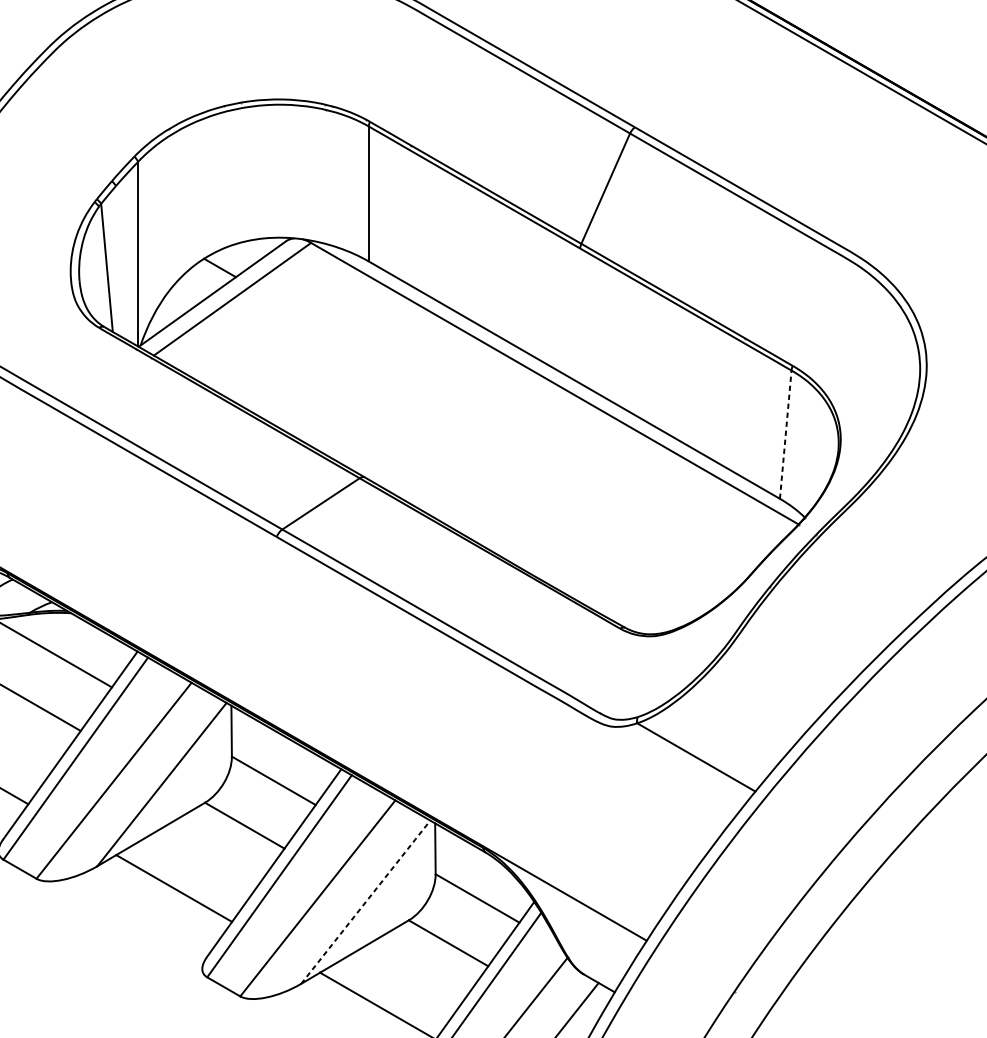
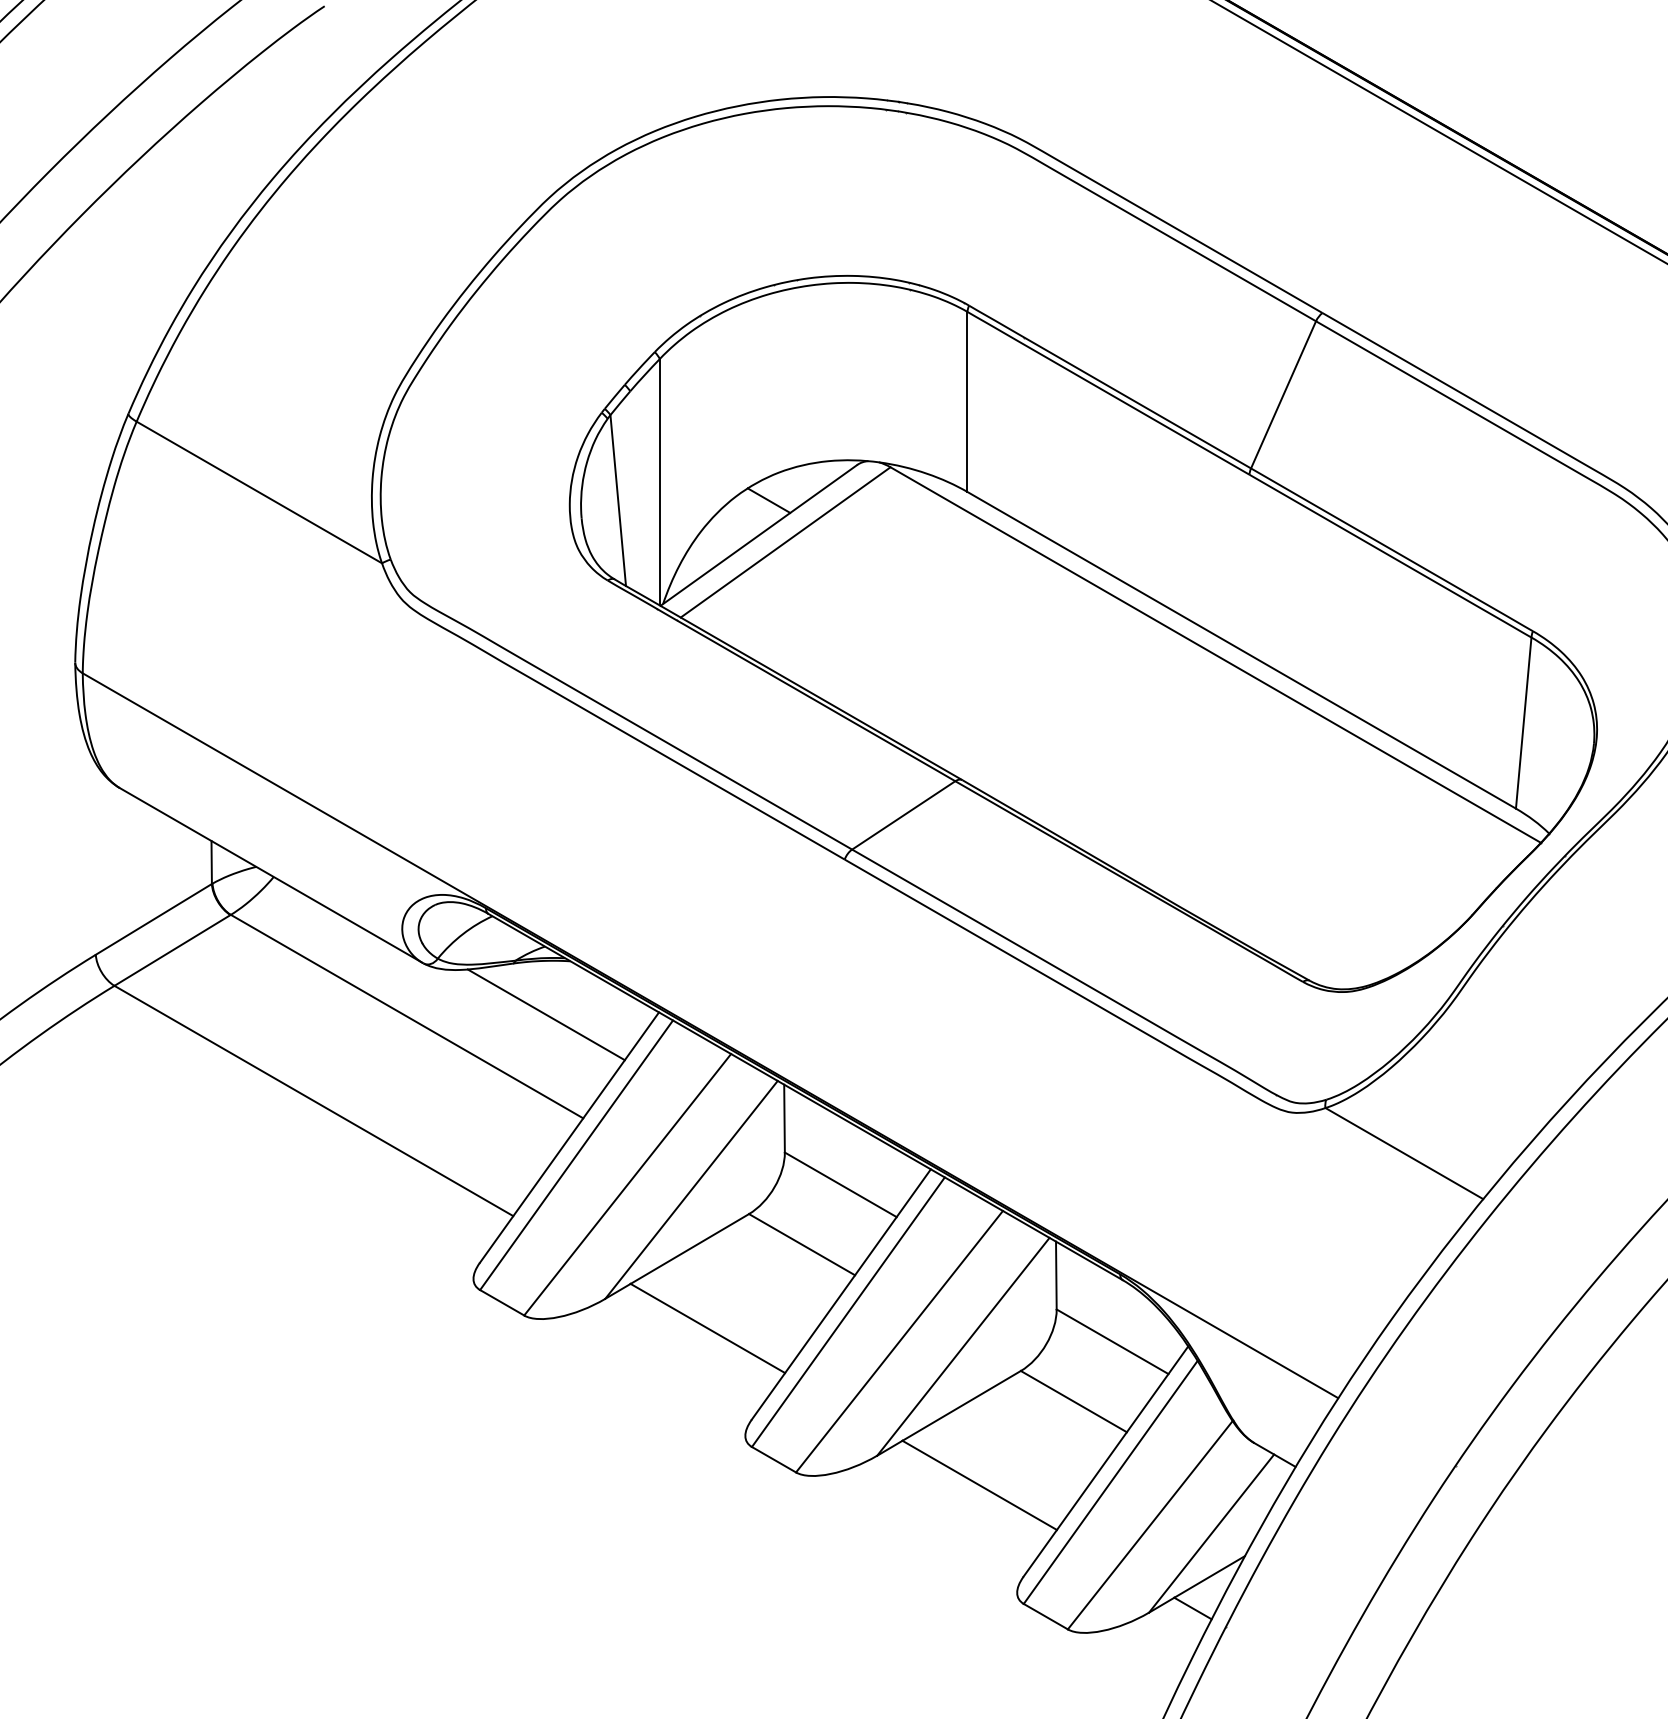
line: (785, 435) -> (1523, 723), dashed -> solid
line: (365, 902) -> (963, 1346), dashed -> solid

